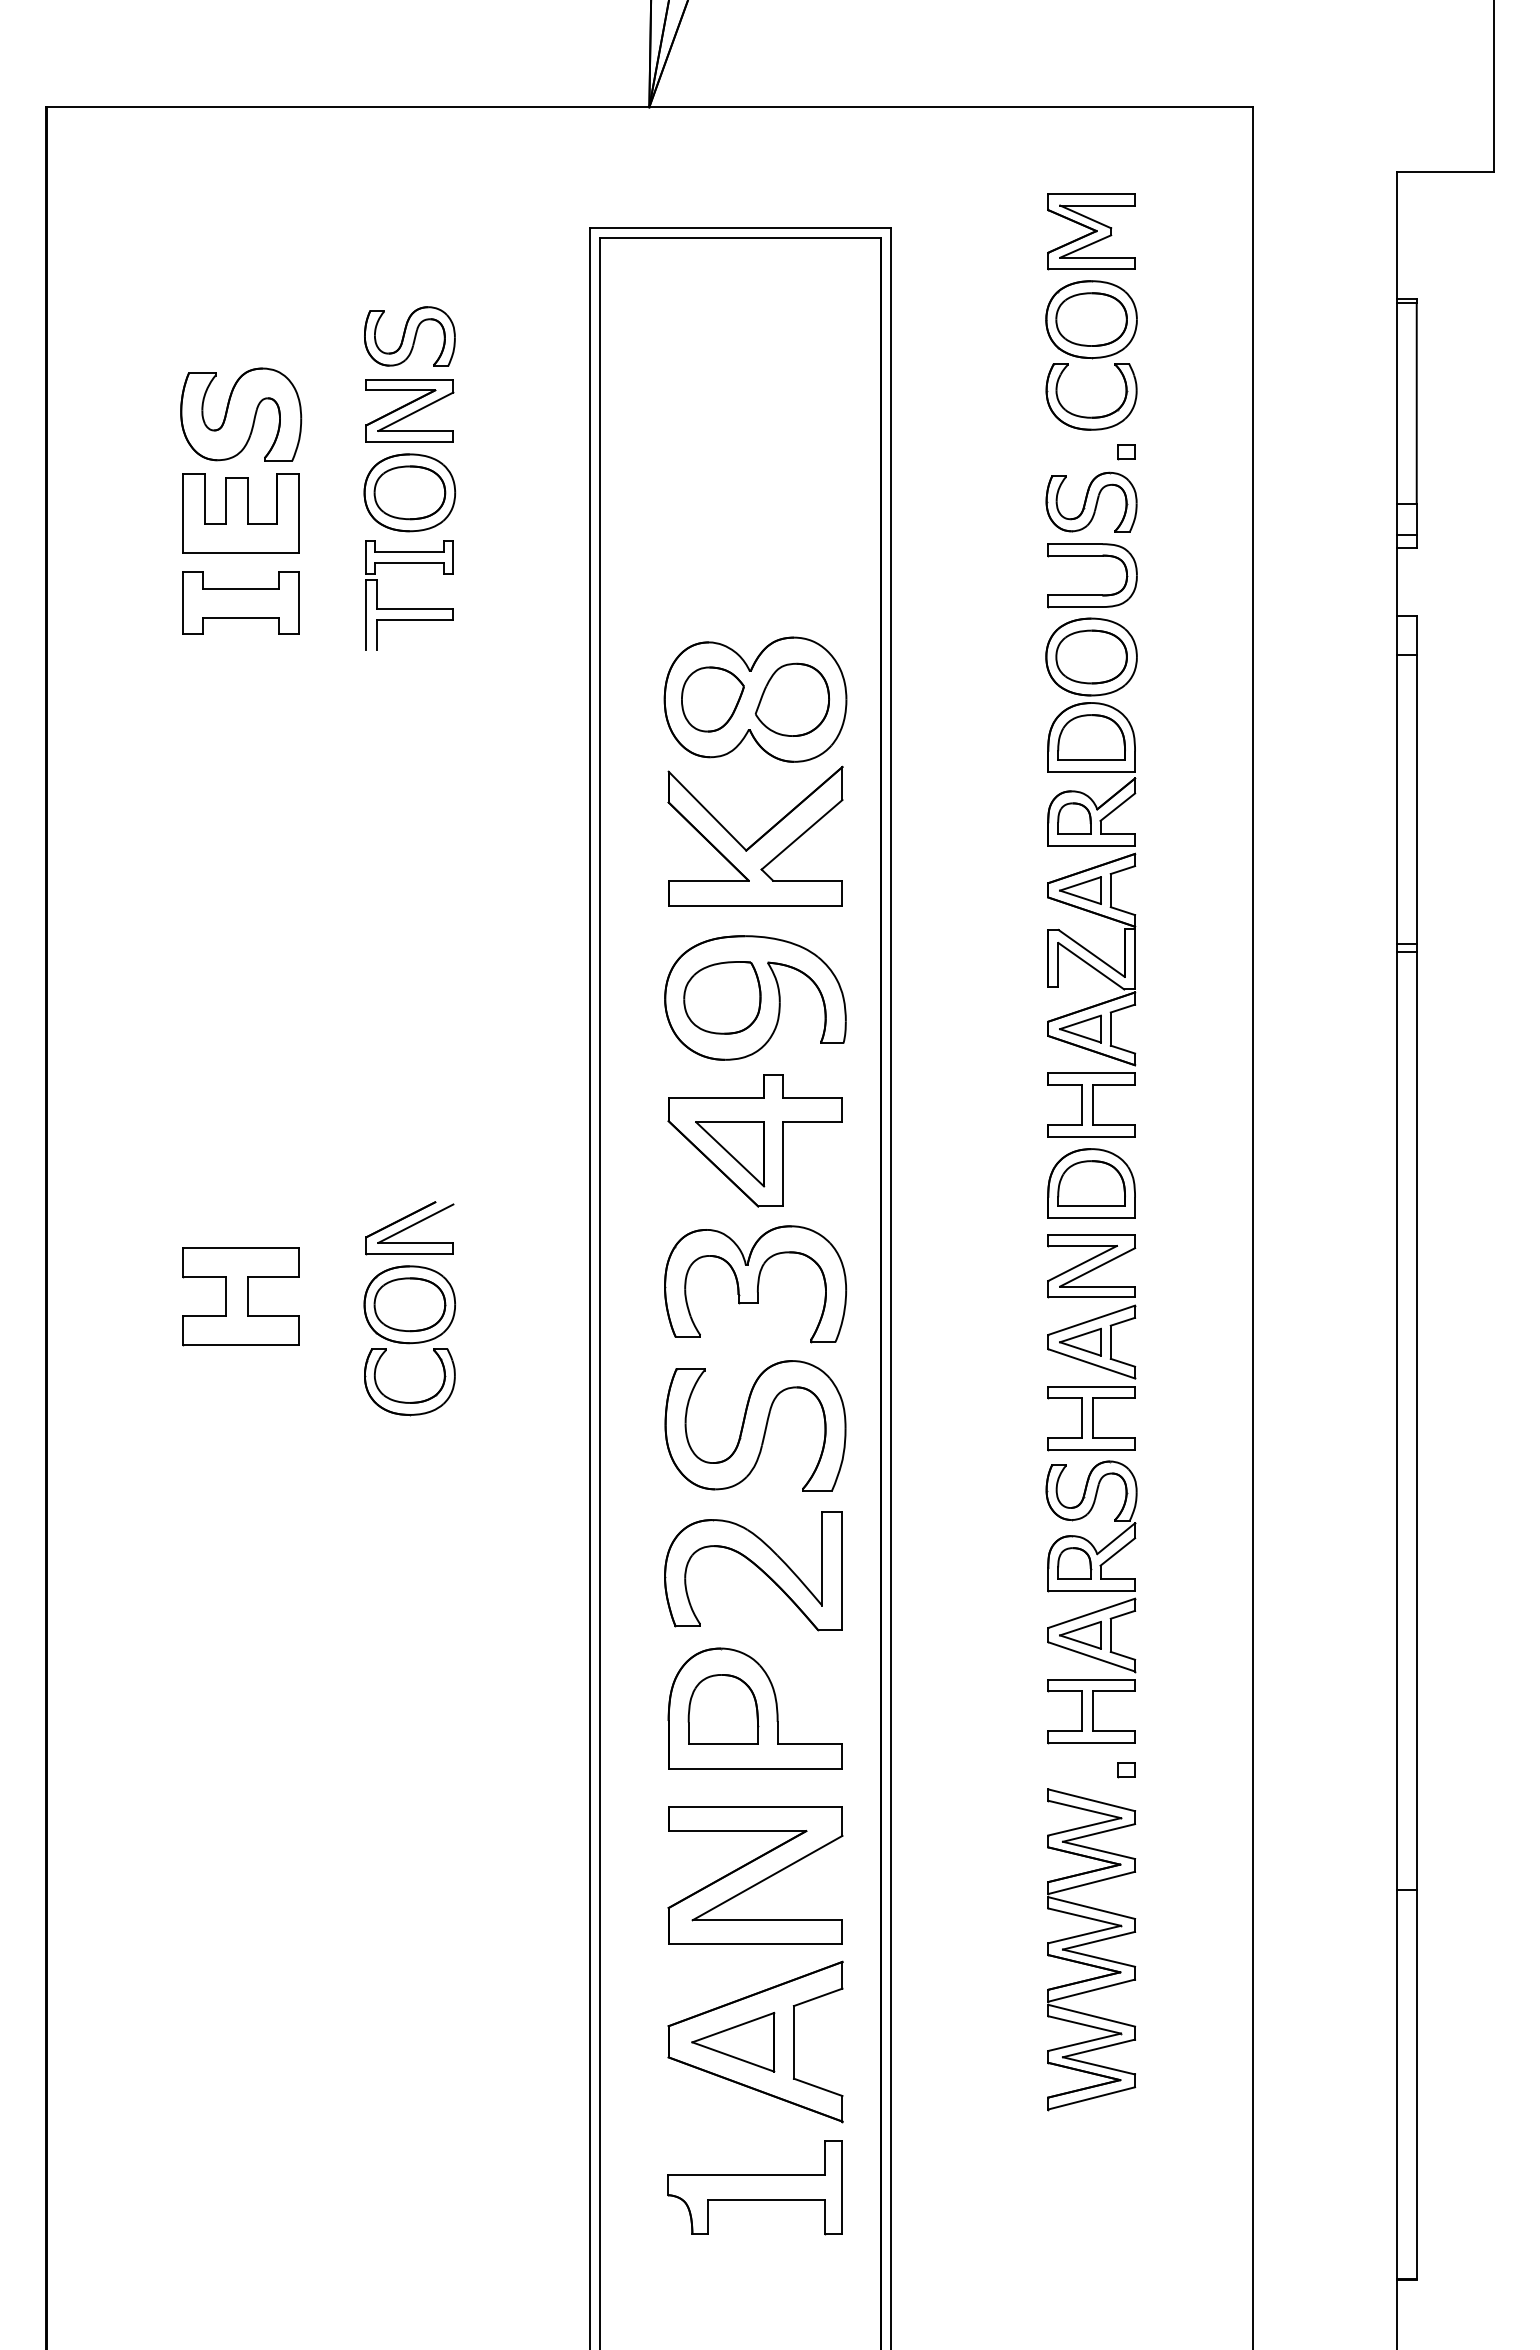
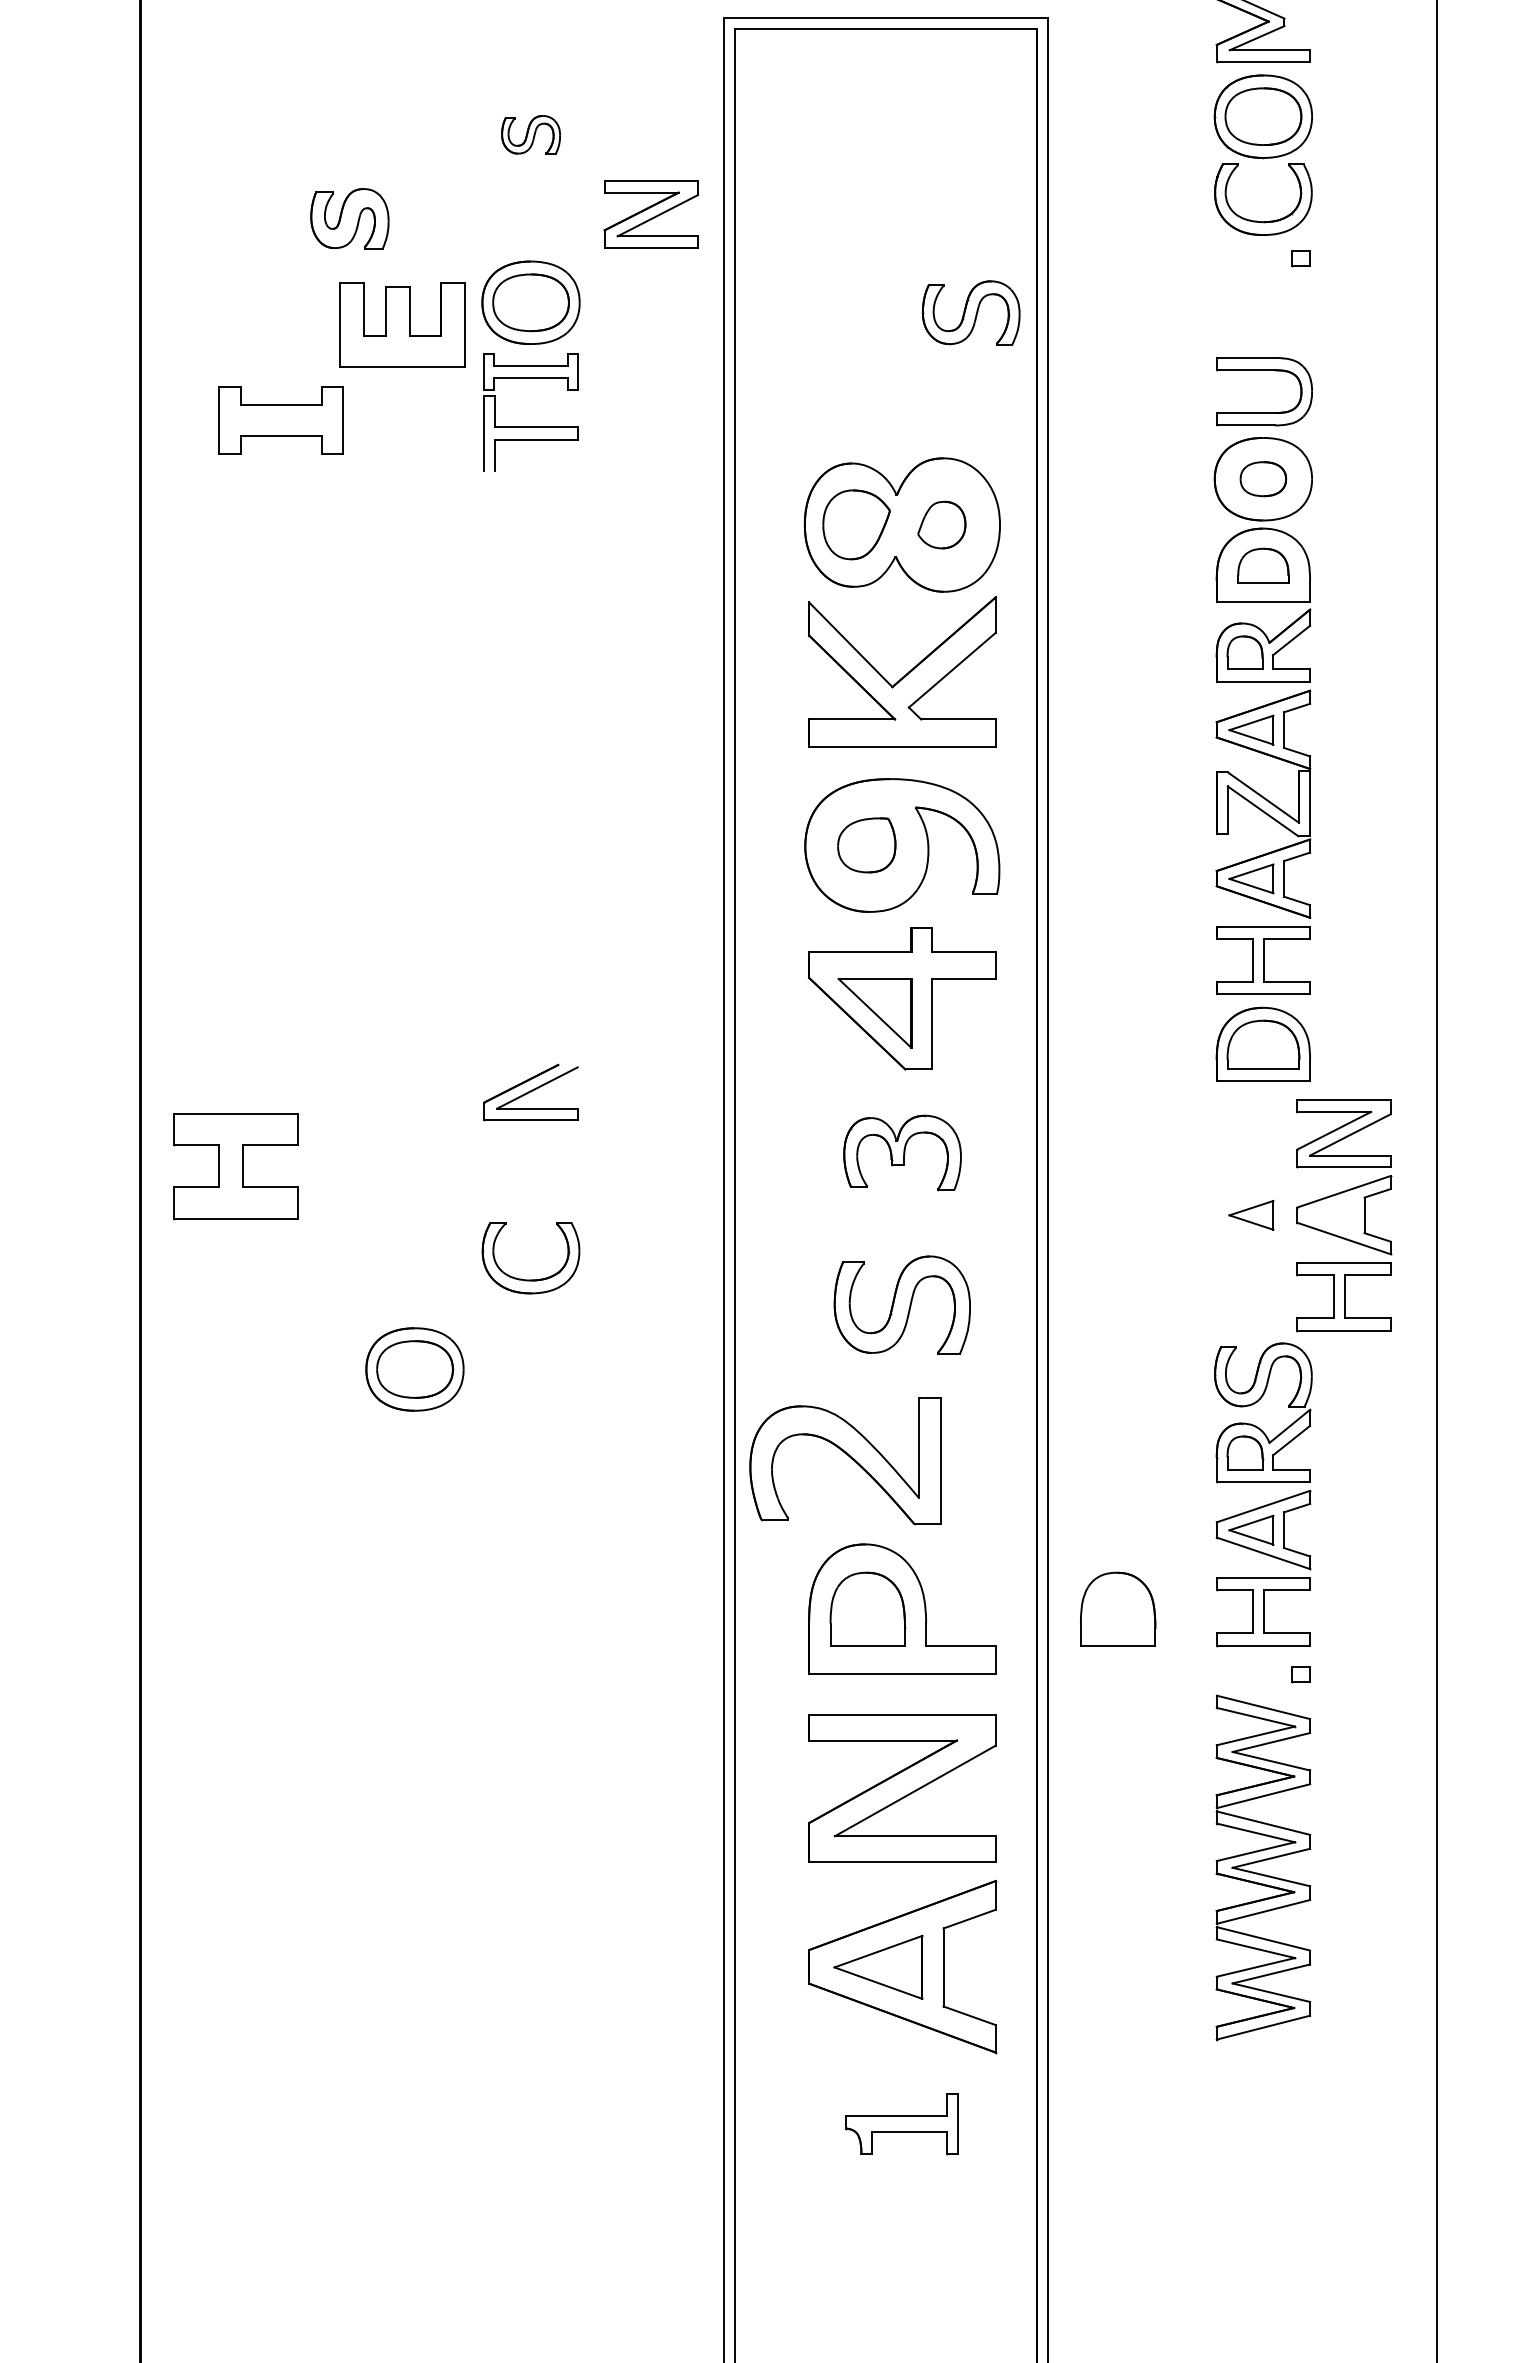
part: (409, 336) -> (530, 134), size x0.6
part: (409, 410) -> (650, 214), moved
part: (241, 414) -> (350, 218), size x0.6
part: (1091, 501) -> (971, 312), moved
part: (240, 513) -> (401, 325), moved
part: (240, 602) -> (280, 419), moved
part: (1091, 656) -> (1263, 478), size x0.6
part: (791, 699) -> (941, 524), size x0.6
part: (1091, 737) -> (1263, 565), size x0.7
part: (722, 997) -> (866, 844), size x0.7
part: (755, 1284) -> (902, 1153), size x0.6
part: (240, 1296) -> (235, 1166), moved
part: (409, 1304) -> (414, 1369), moved
part: (1091, 1342) -> (1343, 1215), moved
part: (755, 1425) -> (902, 1304), size x0.7
part: (753, 1571) -> (845, 1461), moved
part: (956, 1709) -> (1118, 1609), added
part: (754, 2187) -> (901, 2123), size x0.6

